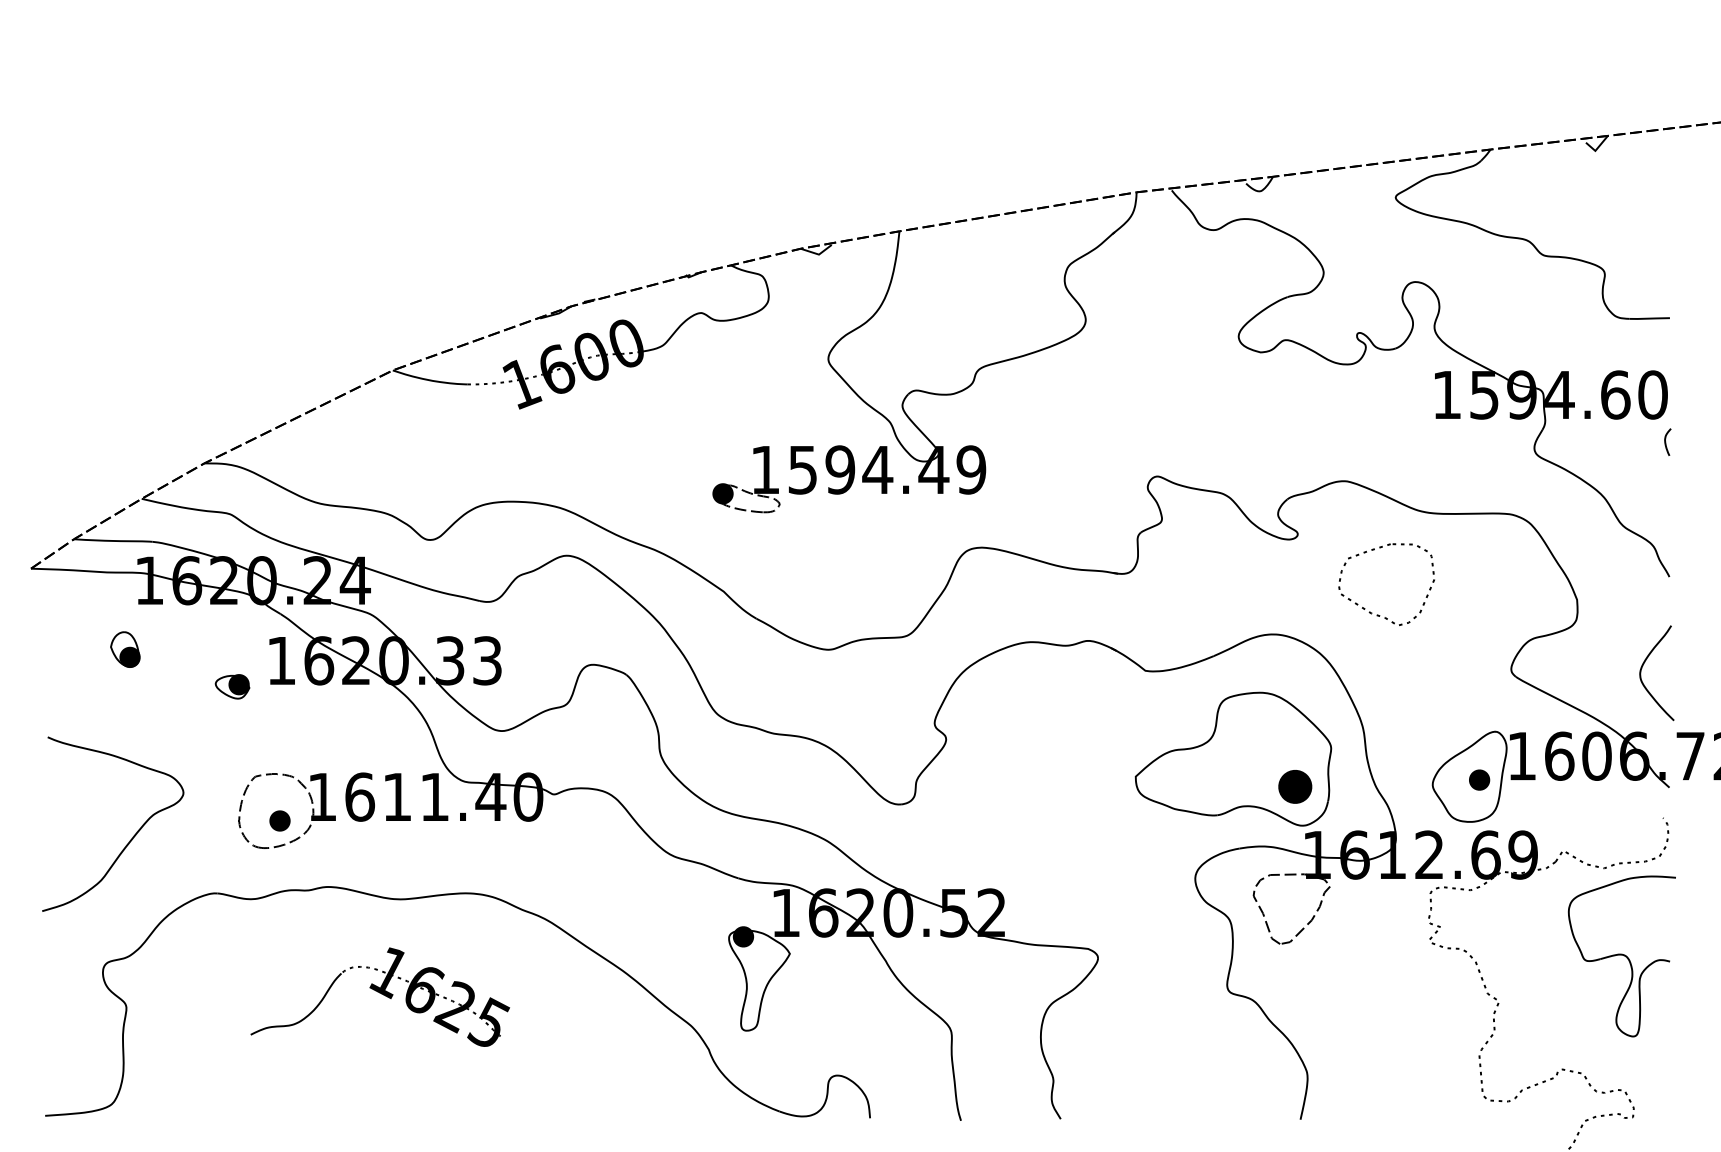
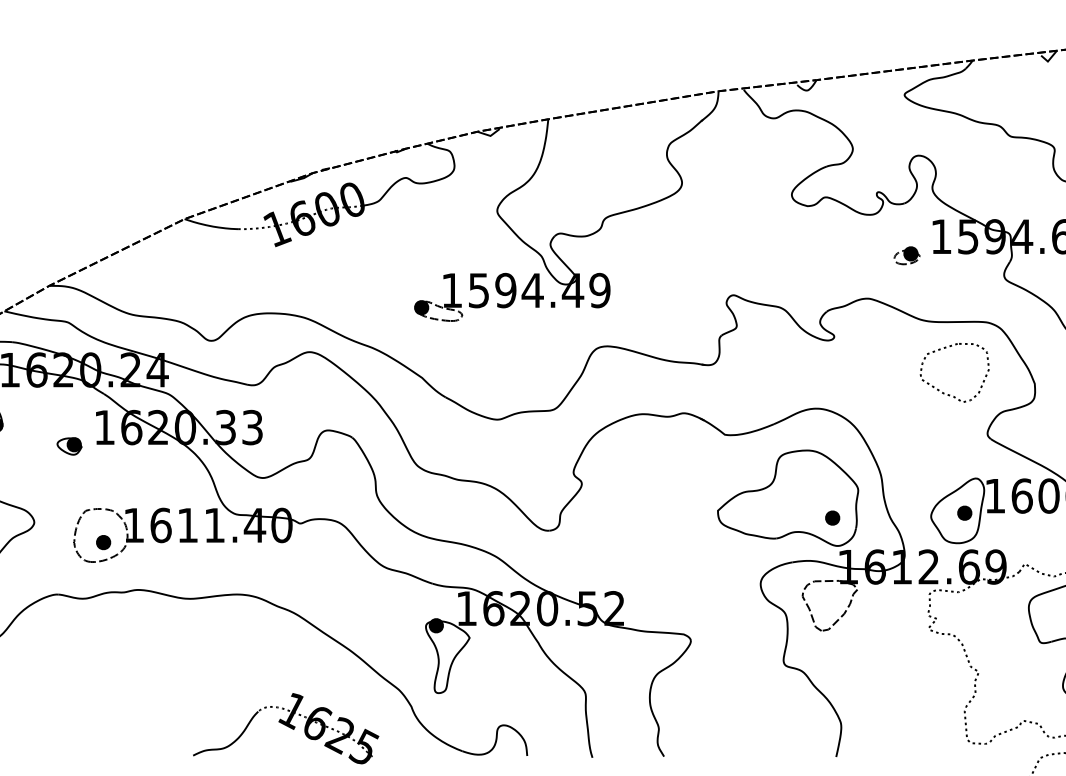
part: (1398, 421) -> (906, 255), added
part: (1378, 614) -> (948, 394), moved
part: (1295, 786) -> (832, 517), size x0.62
part: (380, 996) -> (286, 728), moved

